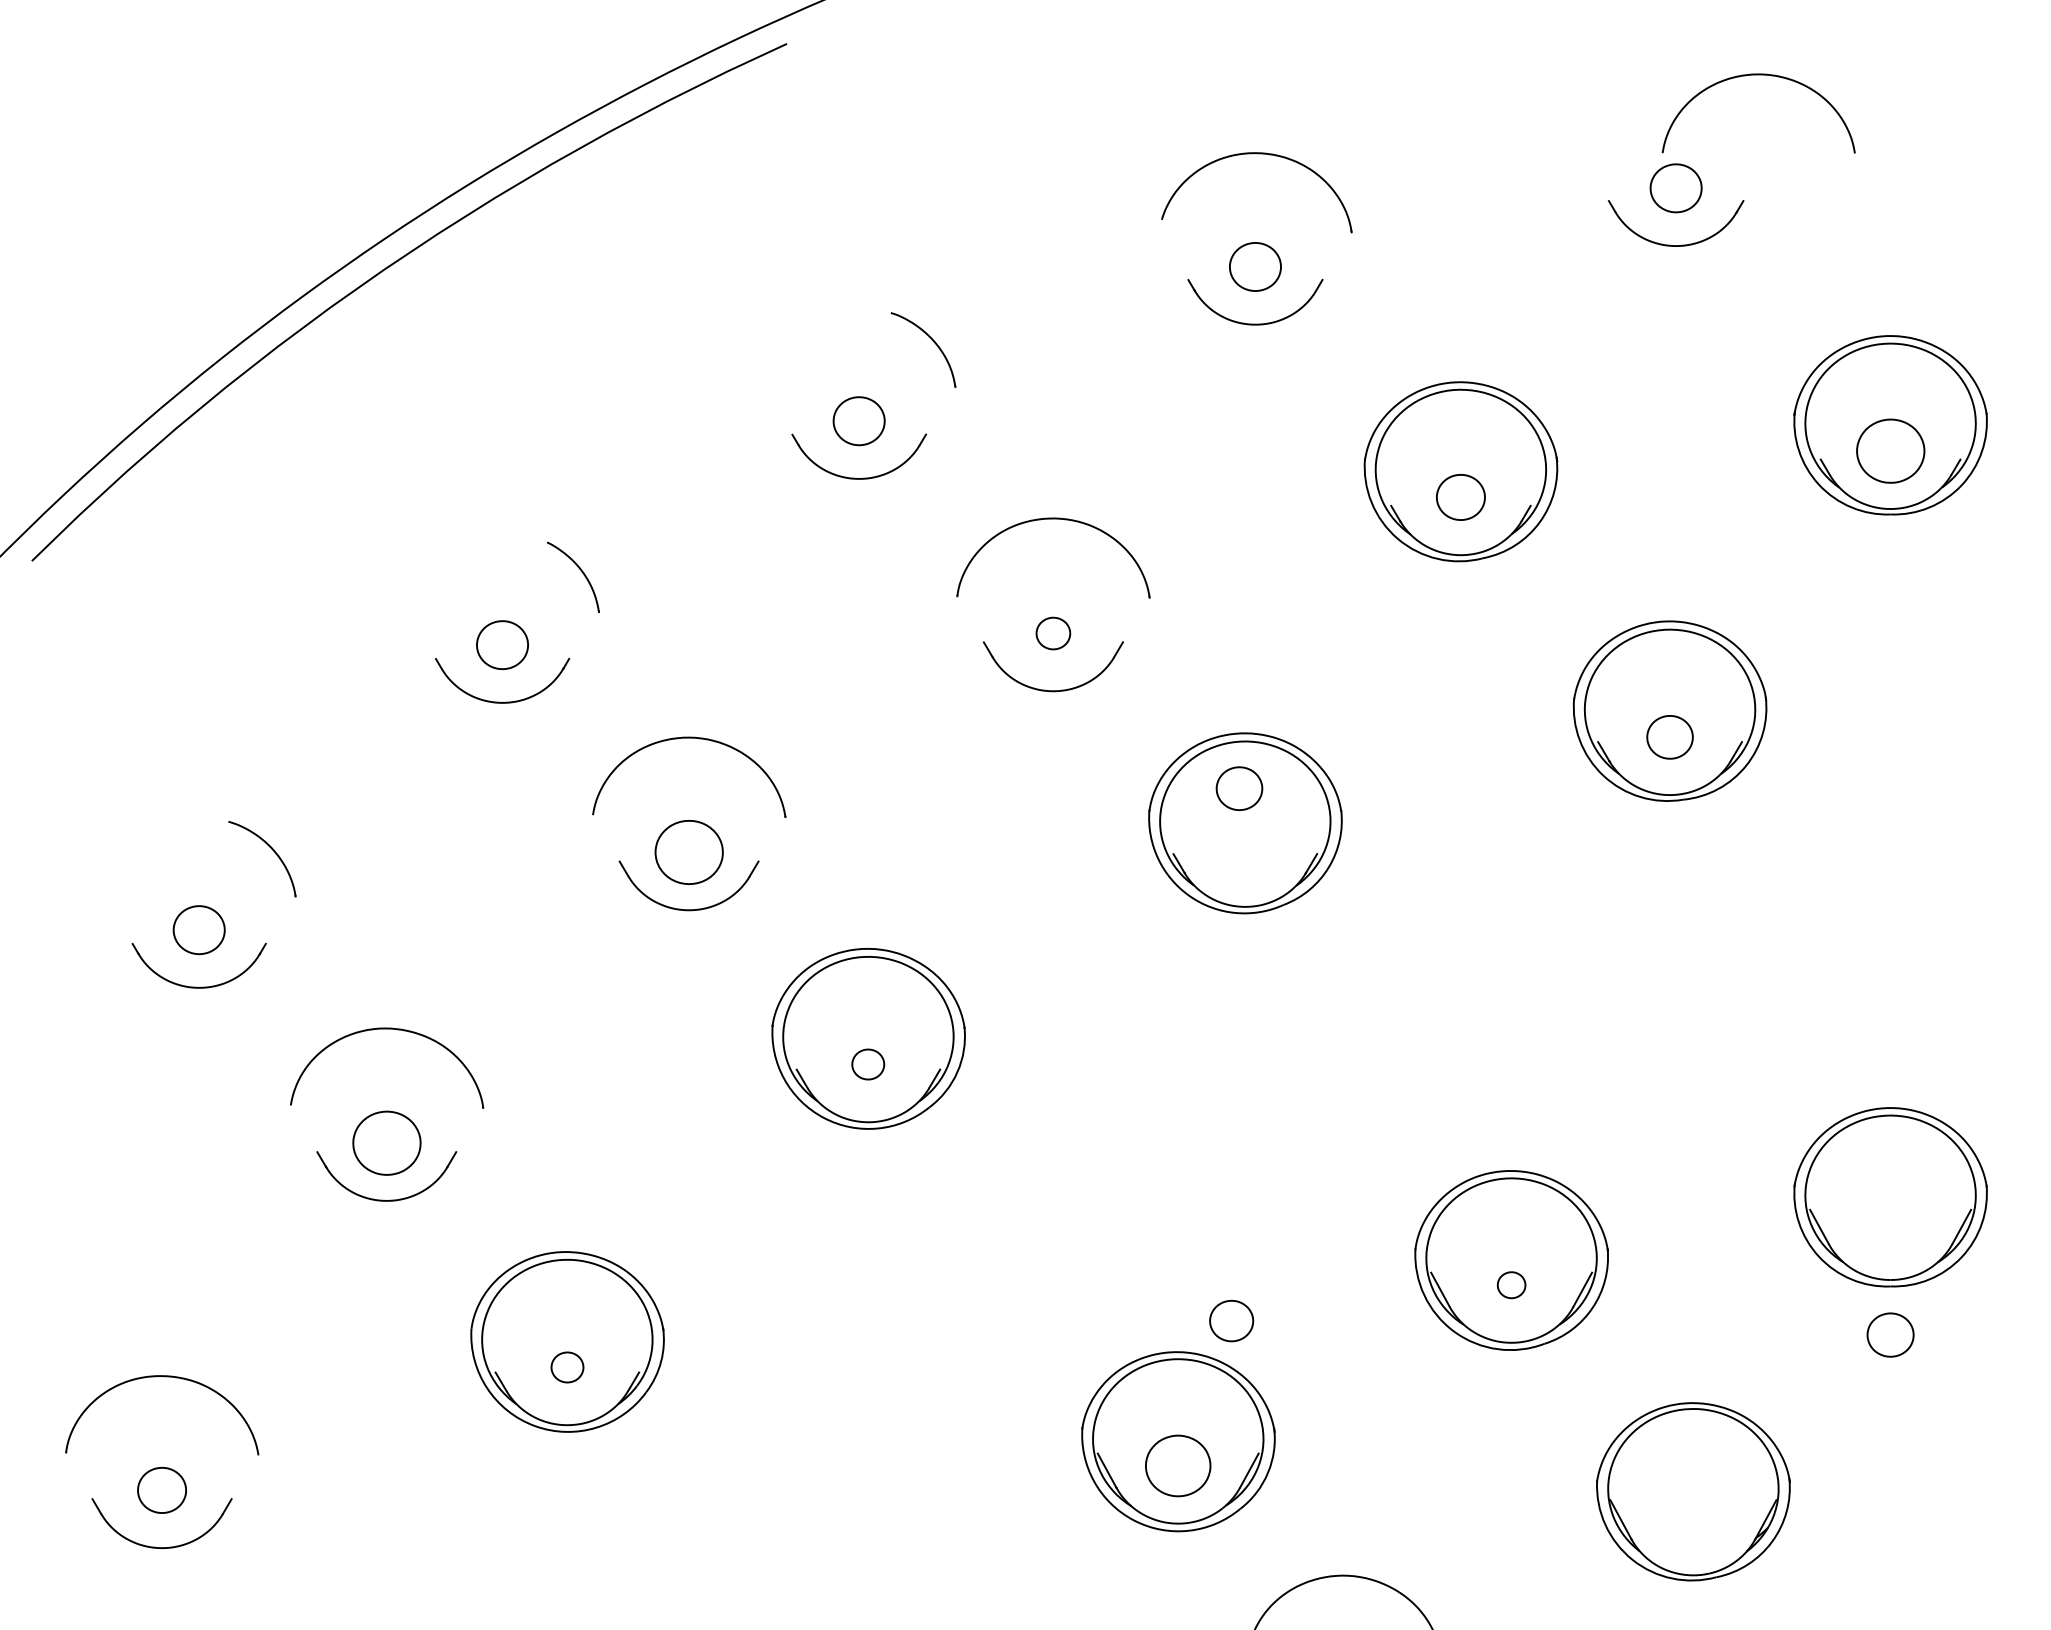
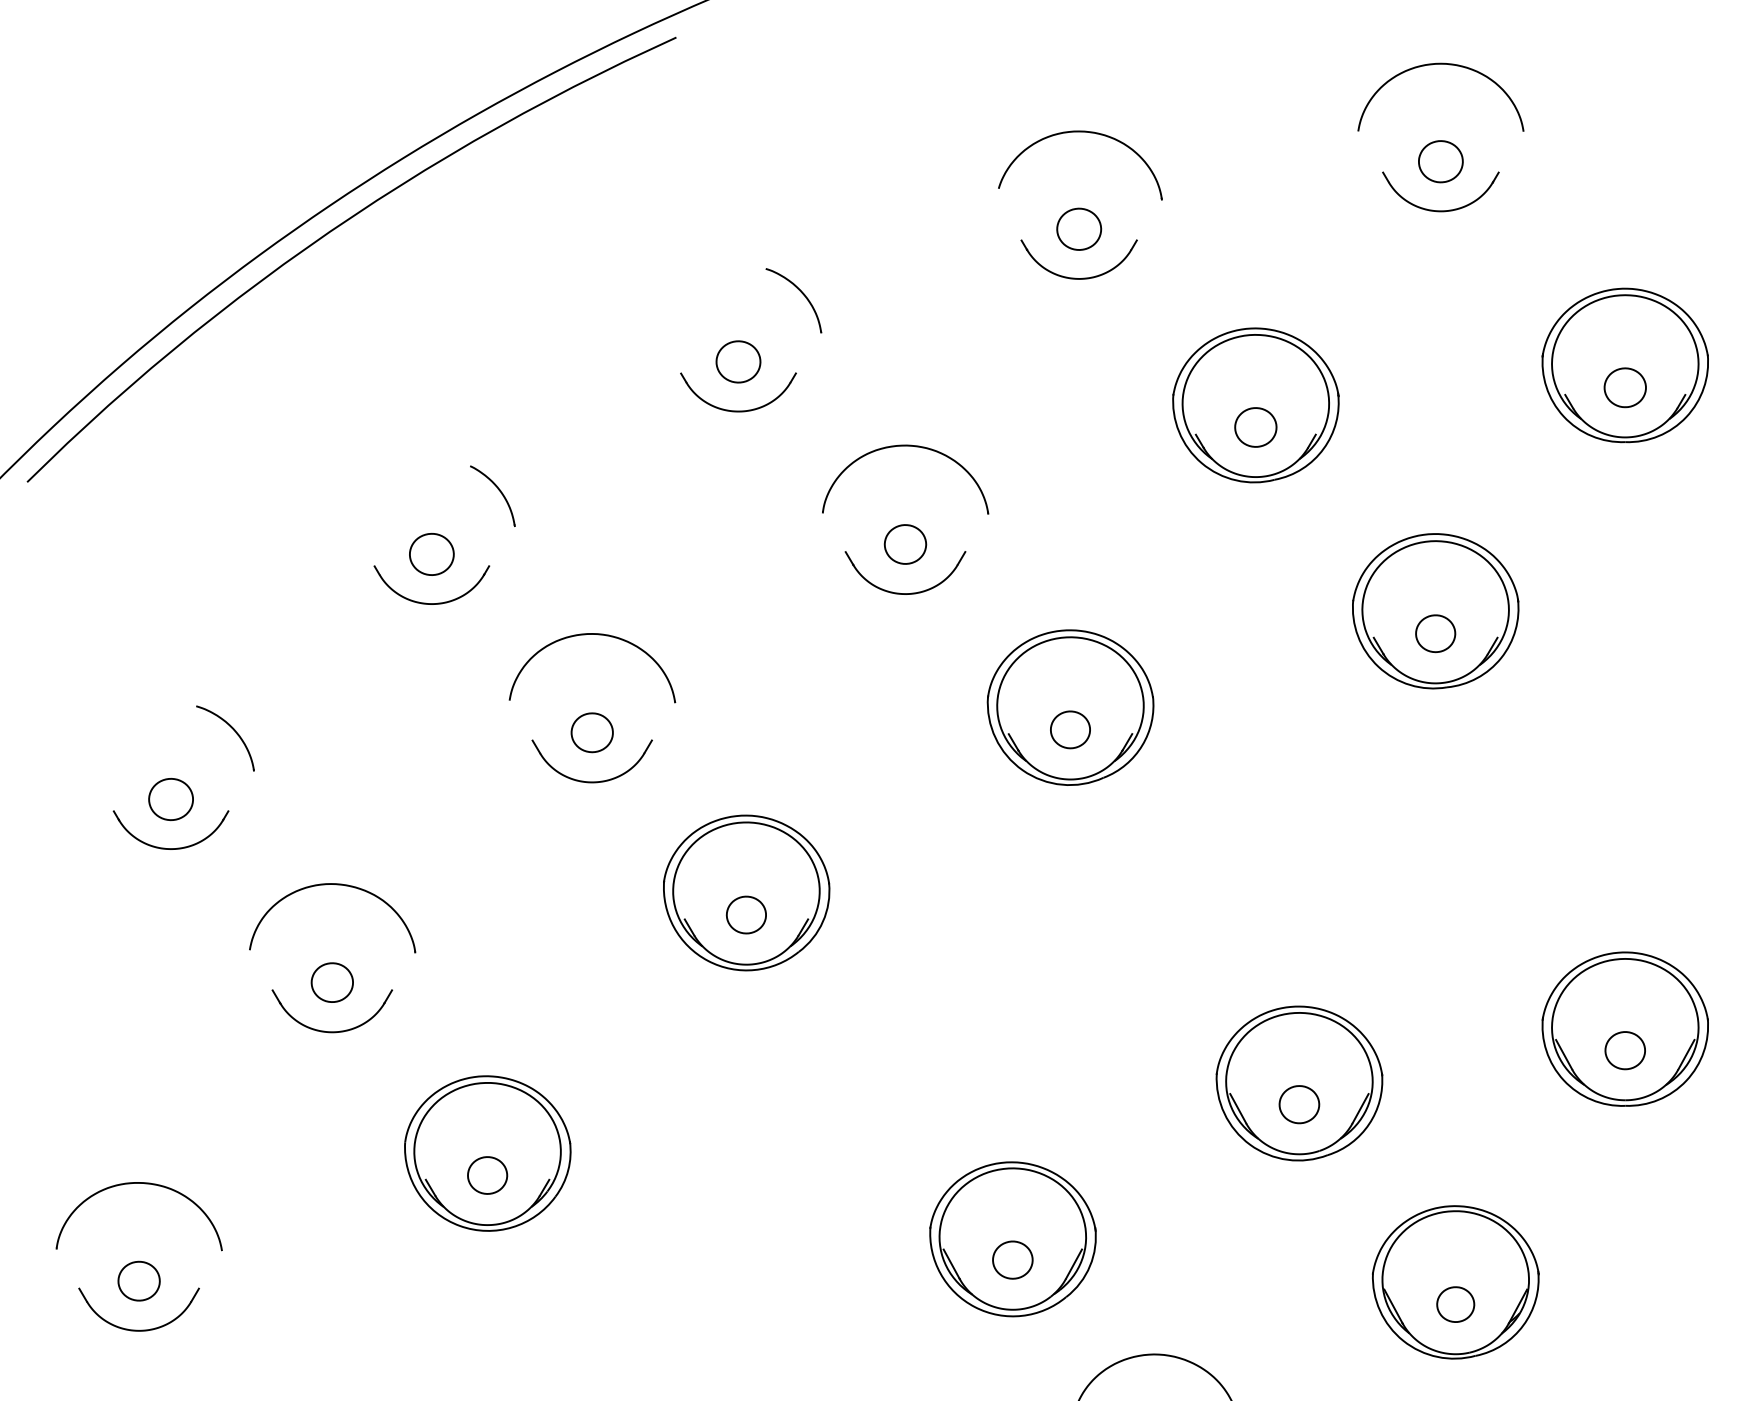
curve: (1758, 75) -> (1440, 64), moved
part: (1889, 450) -> (1624, 387), size x0.71
part: (1053, 633) -> (905, 544), size x1.43
part: (1239, 788) -> (1070, 729), moved
part: (688, 852) -> (591, 732), size x0.71
part: (867, 1063) -> (745, 914), size x1.43
part: (385, 1142) -> (331, 982), size x0.71
part: (1511, 1284) -> (1299, 1104), size x1.67
part: (1231, 1320) -> (1455, 1304), moved
part: (1889, 1334) -> (1624, 1050), moved
part: (567, 1367) -> (487, 1175), size x1.43
part: (1177, 1465) -> (1012, 1259), size x0.71

